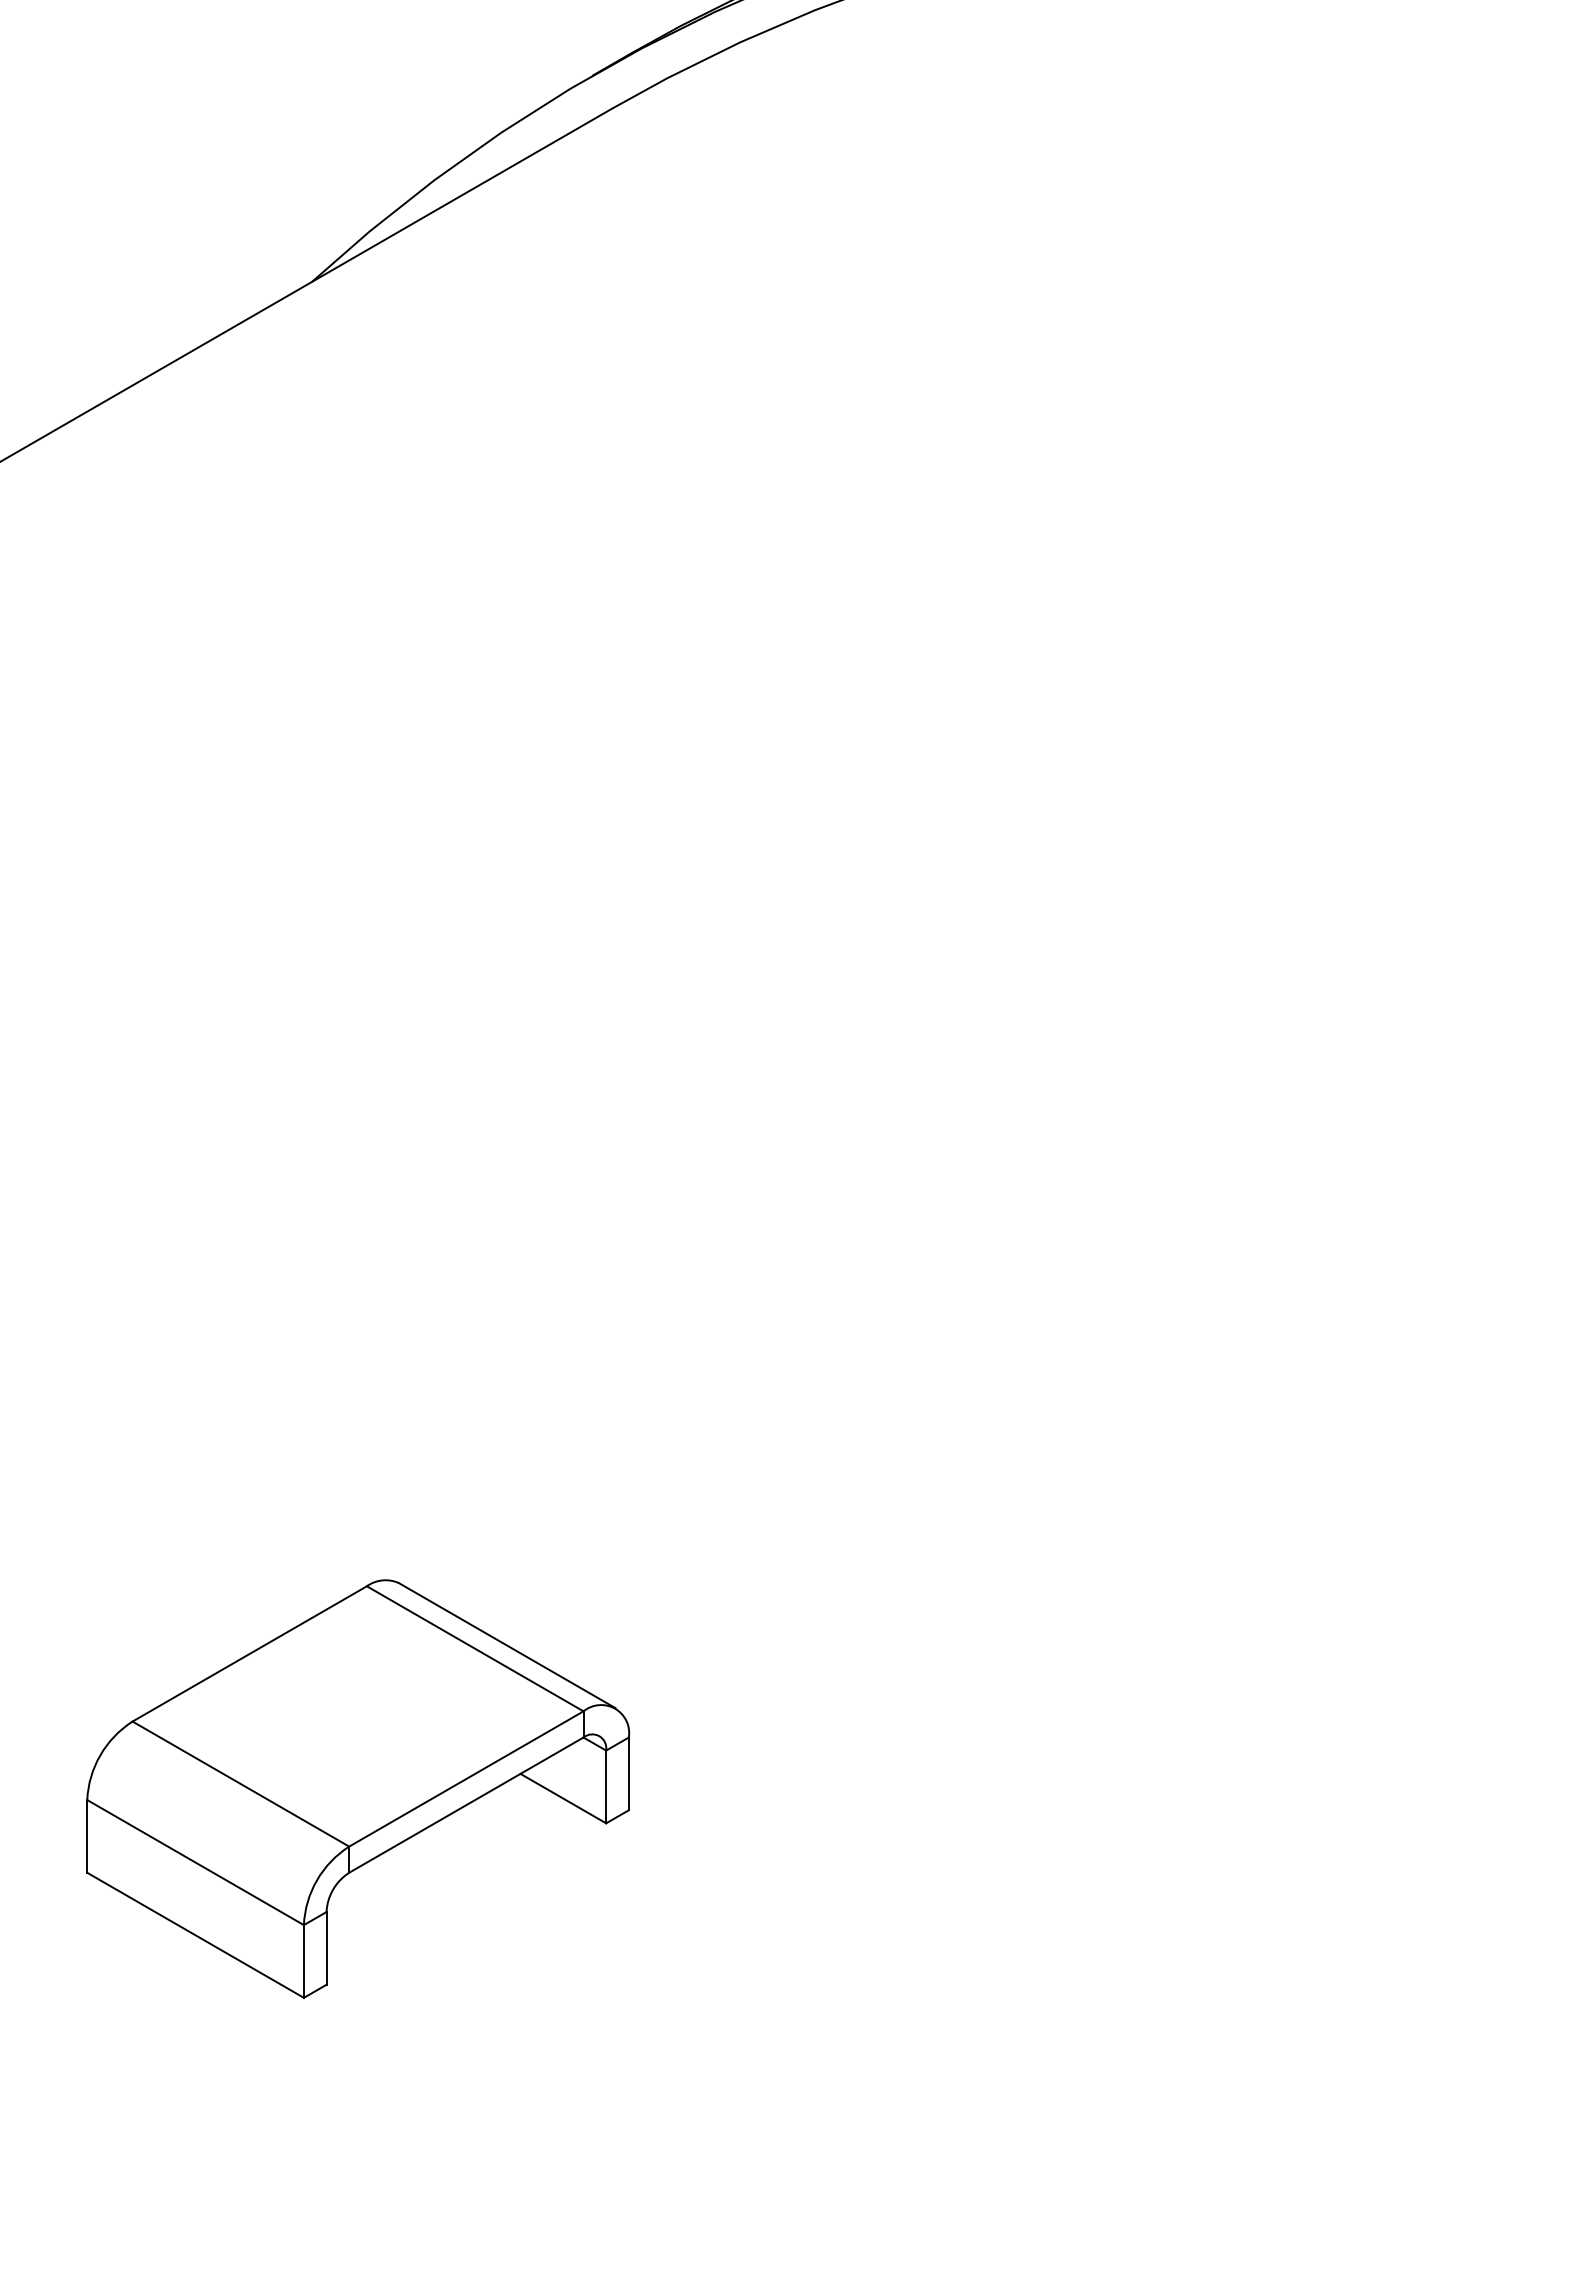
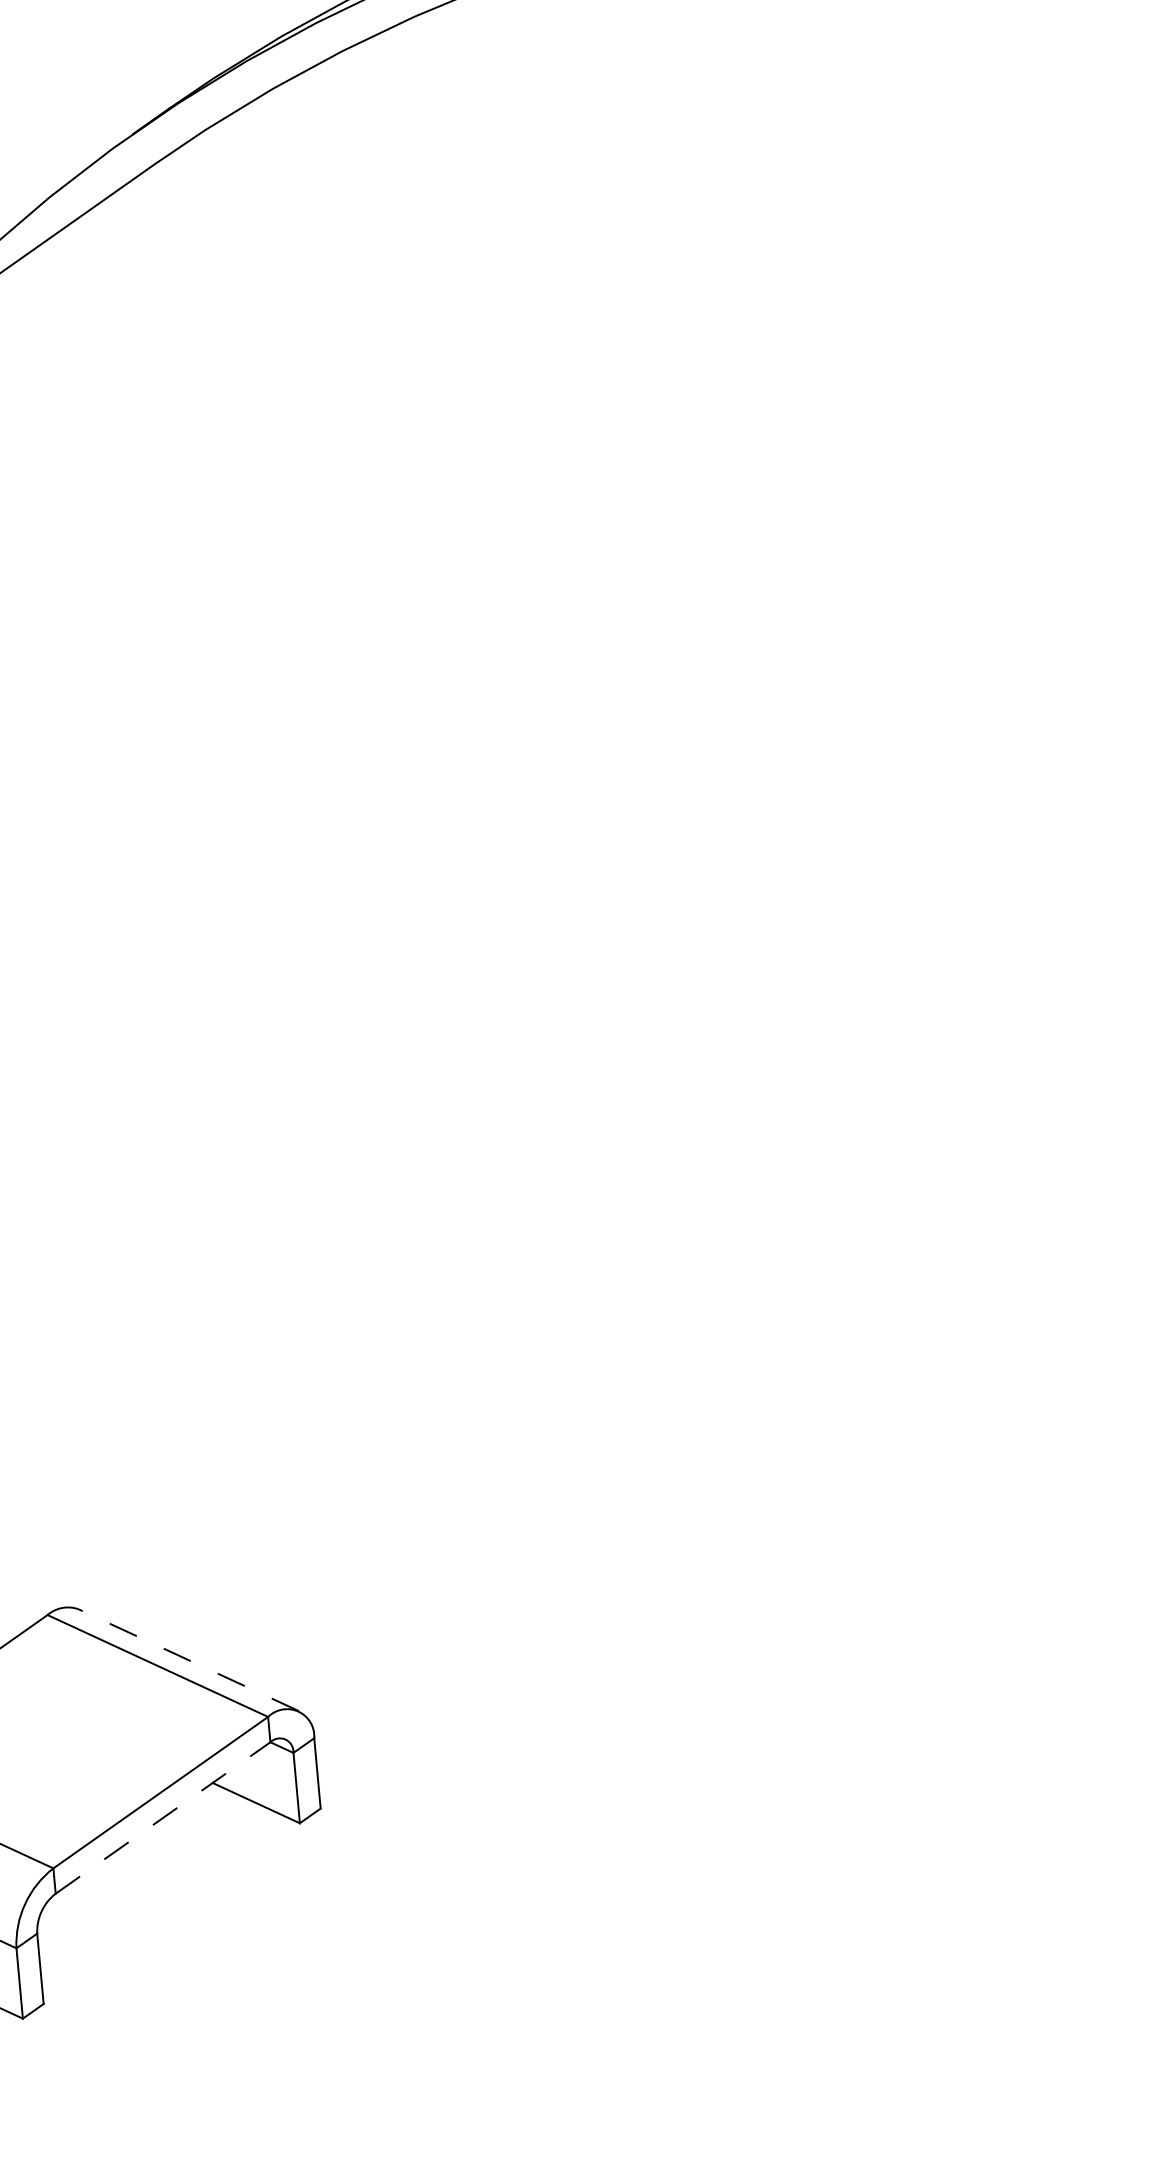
line: (506, 1645) -> (187, 1660), solid -> dashed
line: (466, 1804) -> (163, 1817), solid -> dashed

